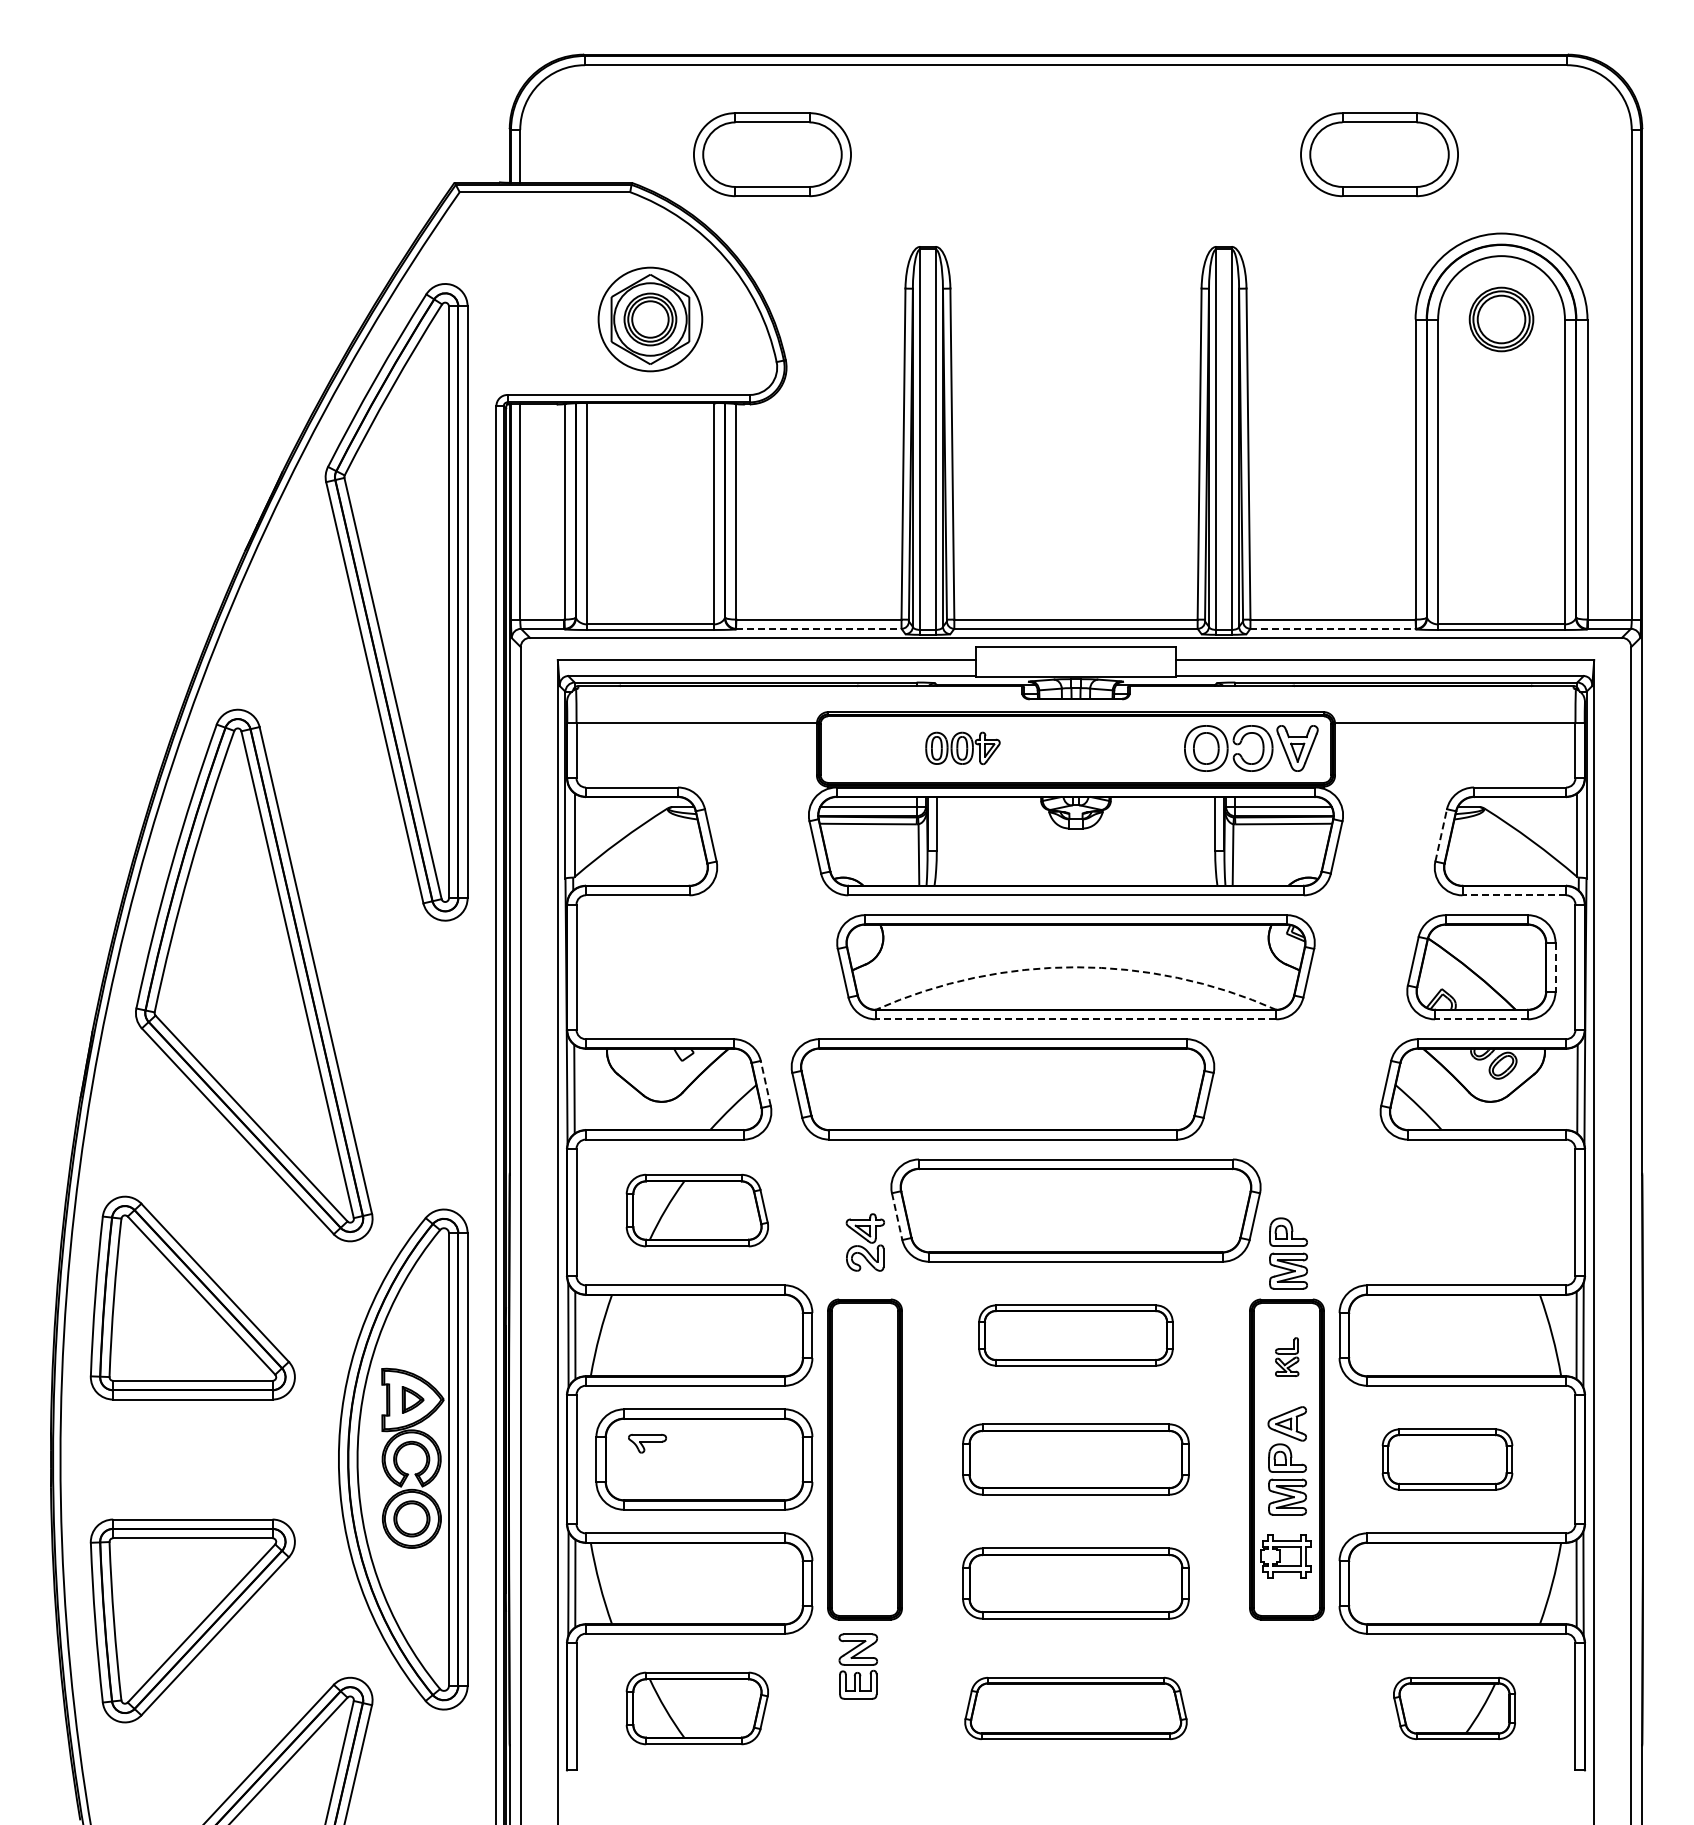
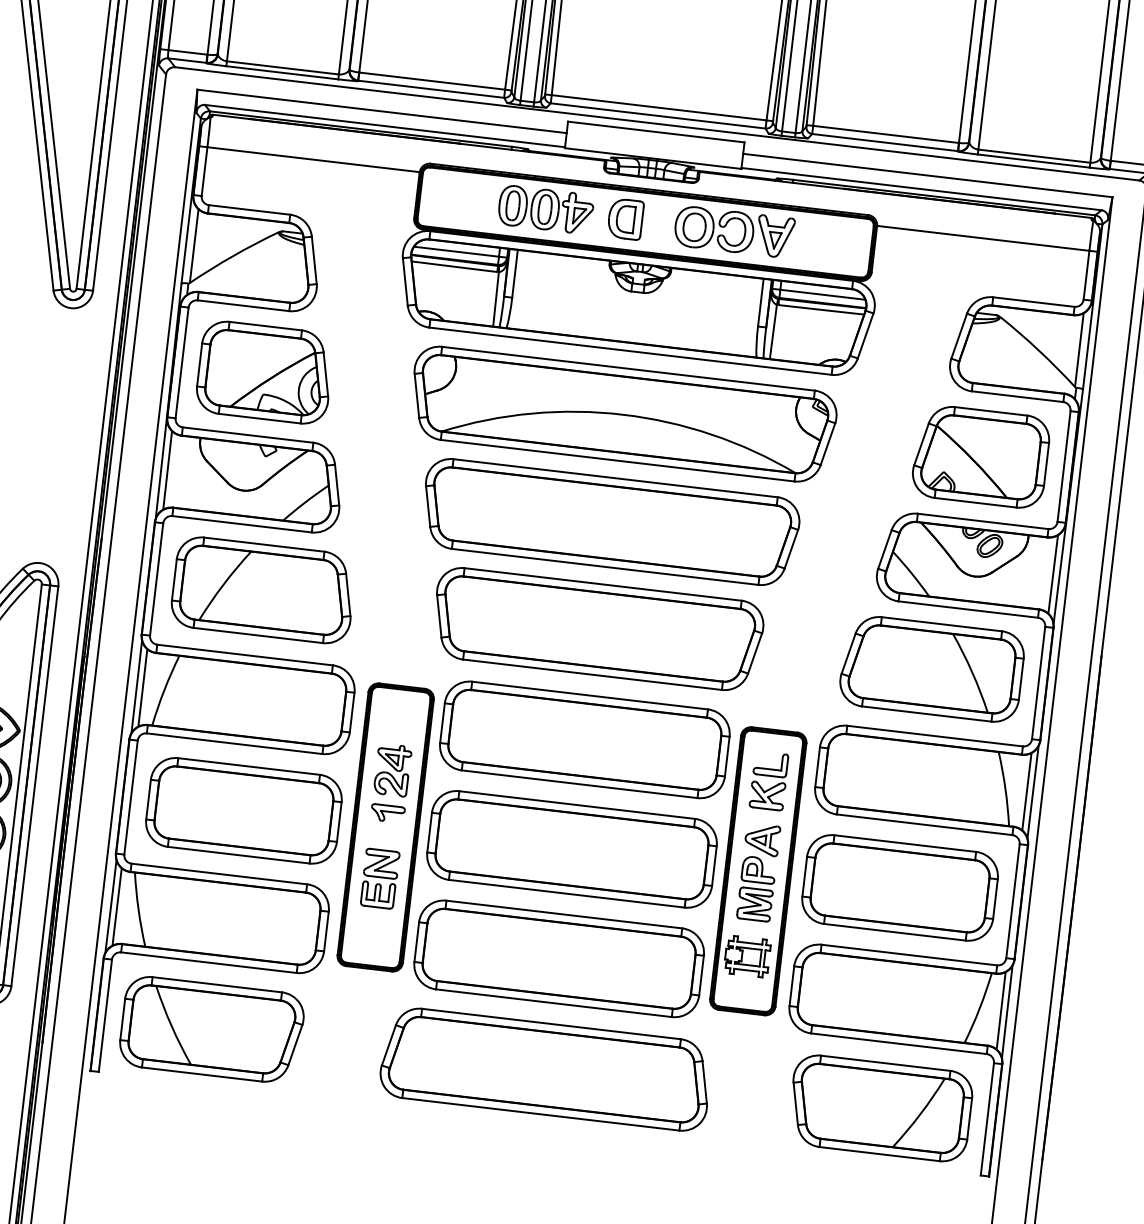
line: (819, 628) -> (431, 89), dashed -> solid
line: (1332, 628) -> (884, 142), dashed -> solid
part: (962, 748) -> (545, 209), size x1.43
part: (1052, 748) -> (625, 219), added
part: (1262, 748) -> (744, 233), moved
line: (1441, 835) -> (959, 336), dashed -> solid
line: (1514, 895) -> (1017, 396), dashed -> solid
part: (670, 967) -> (265, 372), added
arc: (1076, 967) -> (623, 414), dashed -> solid
line: (1555, 967) -> (1046, 464), dashed -> solid
line: (1075, 1019) -> (617, 460), dashed -> solid
line: (1480, 1019) -> (974, 502), dashed -> solid
line: (765, 1082) -> (336, 484), dashed -> solid
part: (1002, 1089) -> (609, 522), moved
part: (697, 1210) -> (263, 590), size x1.43
part: (1454, 1210) -> (932, 668), added
line: (897, 1216) -> (439, 616), dashed -> solid
part: (864, 1242) -> (392, 770), moved
part: (1288, 1253) -> (781, 689), removed
part: (1075, 1335) -> (584, 739), size x1.67
part: (1286, 1356) -> (768, 780), size x1.67
part: (647, 1443) -> (387, 813), moved
part: (1075, 1459) -> (571, 849), size x1.43
part: (1447, 1459) -> (900, 887), size x1.67
part: (1075, 1583) -> (558, 958), size x1.43
part: (858, 1666) -> (380, 878), moved
part: (697, 1708) -> (212, 1029), size x1.43
part: (1075, 1708) -> (545, 1069), size x1.67
part: (1454, 1708) -> (880, 1108), size x1.67

